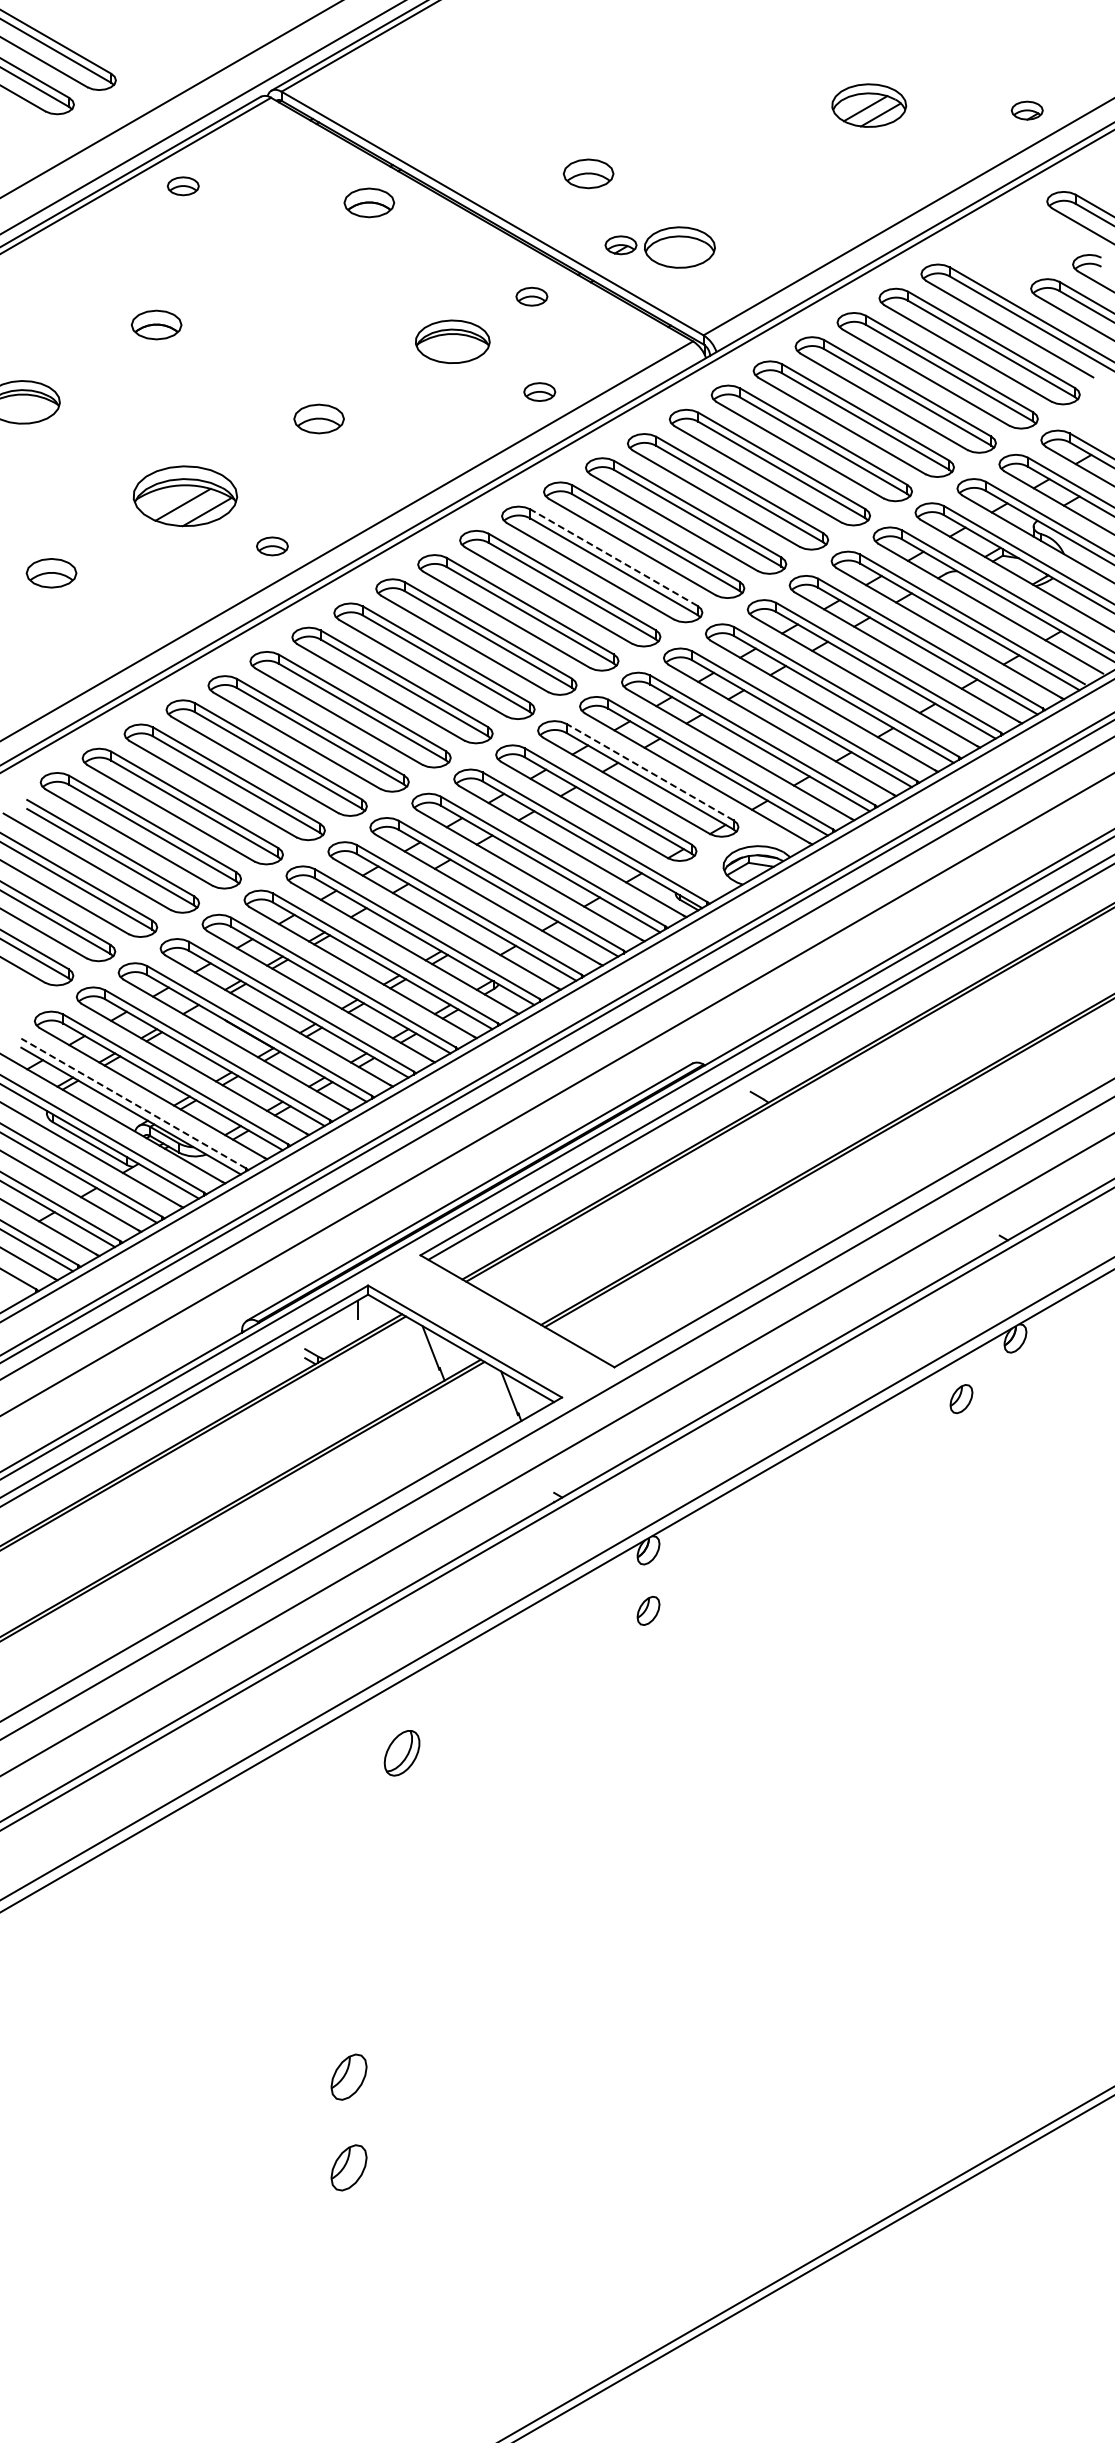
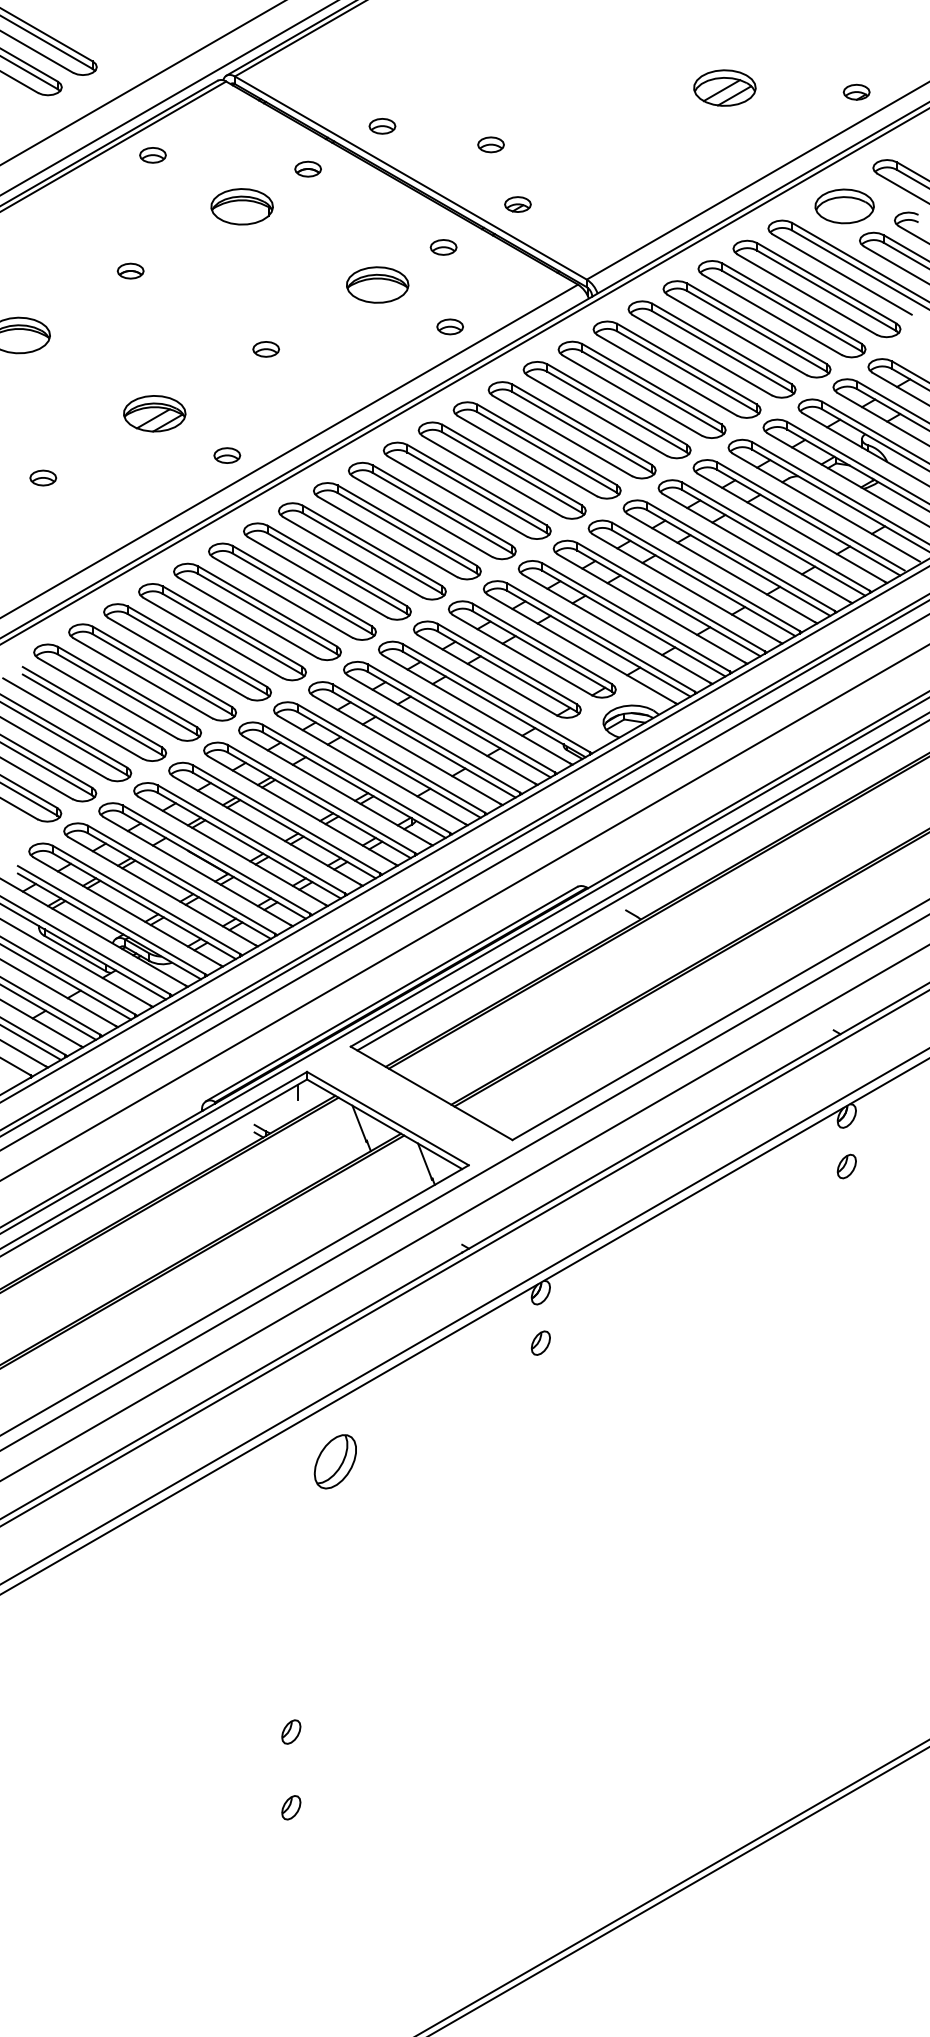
part: (458, 151) -> (382, 126), added
part: (588, 173) -> (490, 144), size x0.62
part: (369, 202) -> (308, 168), size x0.62
part: (290, 247) -> (242, 206), added
part: (679, 247) -> (844, 206), moved
part: (156, 325) -> (130, 271), size x0.62
part: (318, 418) -> (265, 348), size x0.62
part: (185, 495) -> (154, 413), size x0.71
line: (613, 557) -> (511, 464), dashed -> solid
part: (51, 573) -> (43, 478), size x0.62
line: (649, 771) -> (541, 643), dashed -> solid
line: (133, 1103) -> (111, 920), dashed -> solid
part: (961, 1399) -> (846, 1166), moved
part: (401, 1753) -> (334, 1462), size x1.43
part: (349, 2077) -> (291, 1732), size x0.62
part: (349, 2168) -> (291, 1808), size x0.62

